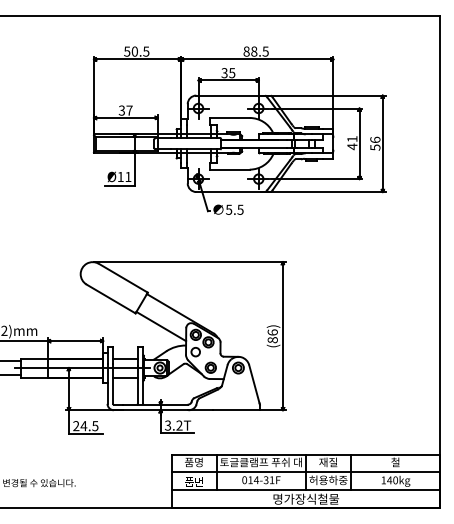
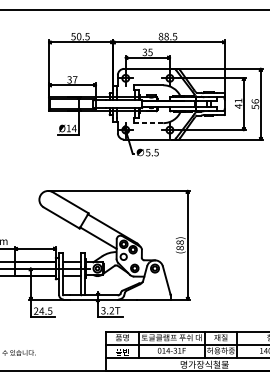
line: (229, 169) -> (148, 123), solid -> dashed
text: (128, 176) -> (74, 128), Ø11 -> Ø14
text: (272, 332) -> (179, 242), (86) -> (88)

